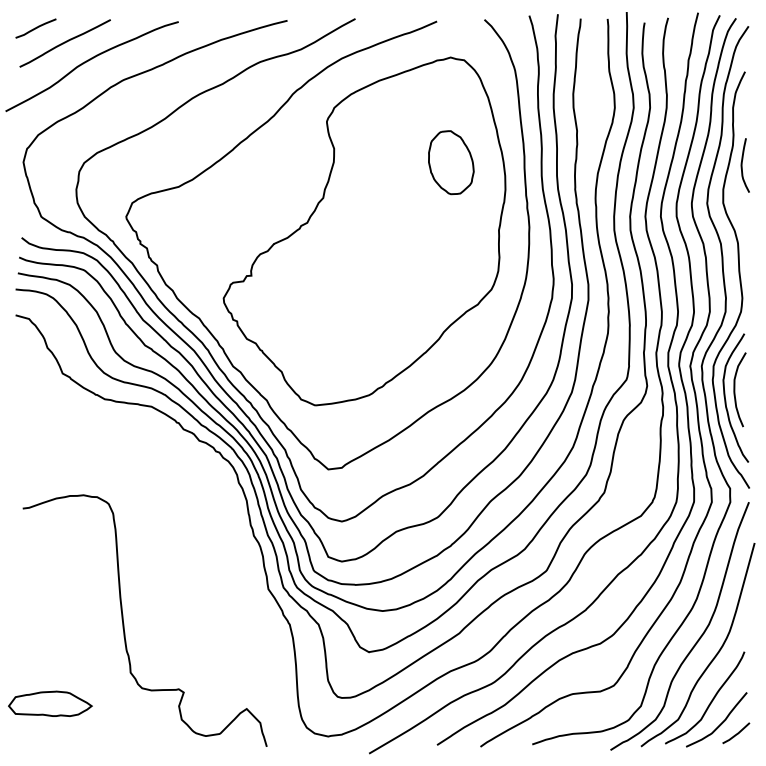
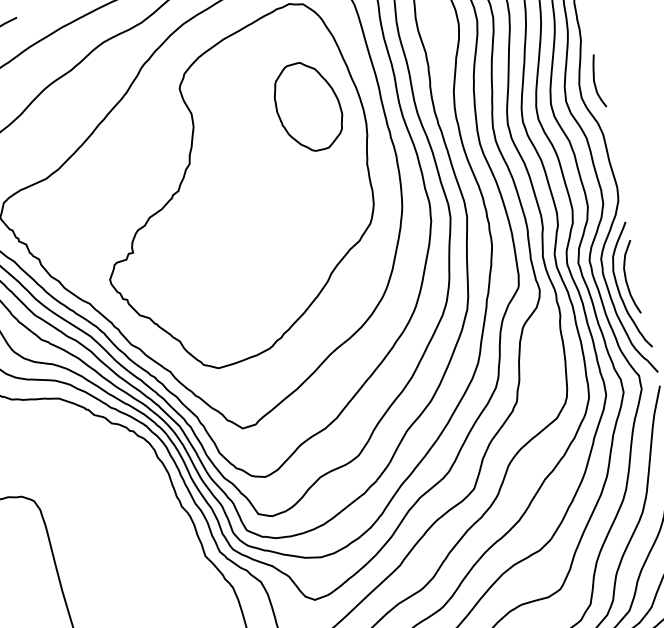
part: (451, 162) -> (308, 106), size x1.43
curve: (742, 165) -> (595, 81), moved

